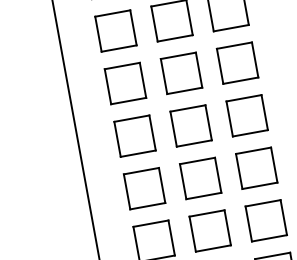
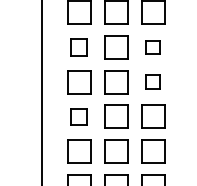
part: (238, 63) -> (153, 47), size x0.6
part: (126, 83) -> (79, 47), size x0.7
part: (247, 116) -> (153, 82), size x0.6
part: (145, 188) -> (79, 116), size x0.7

